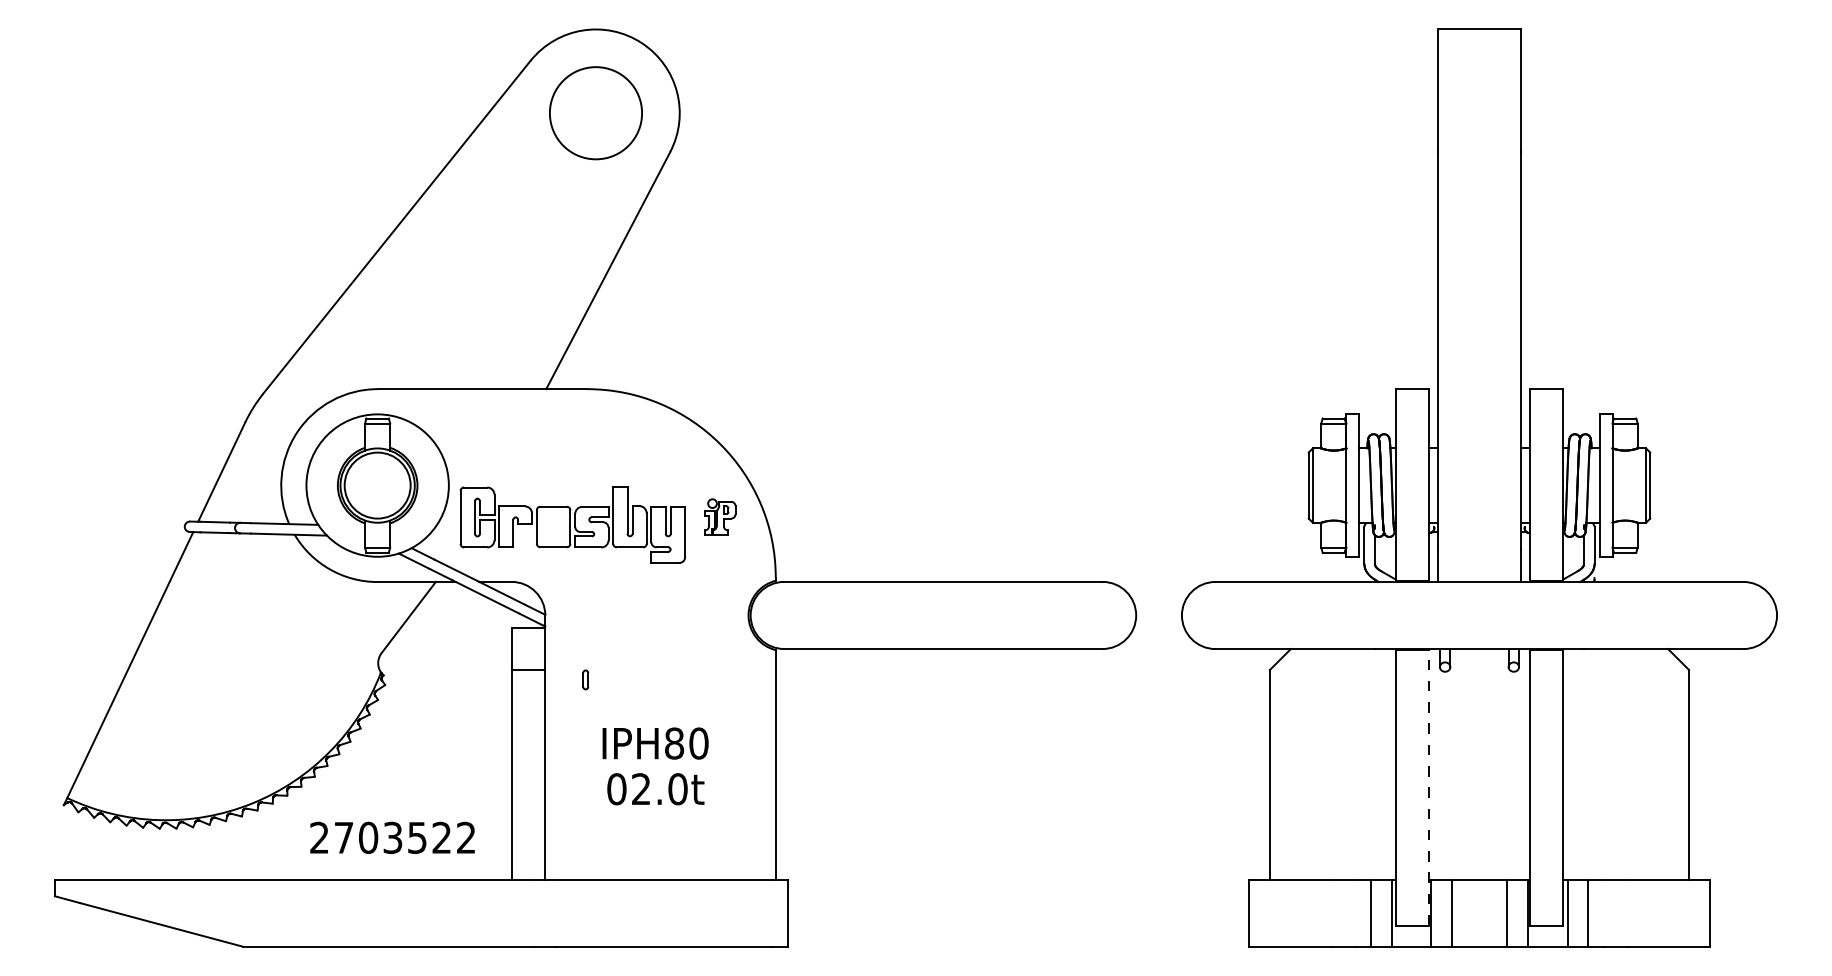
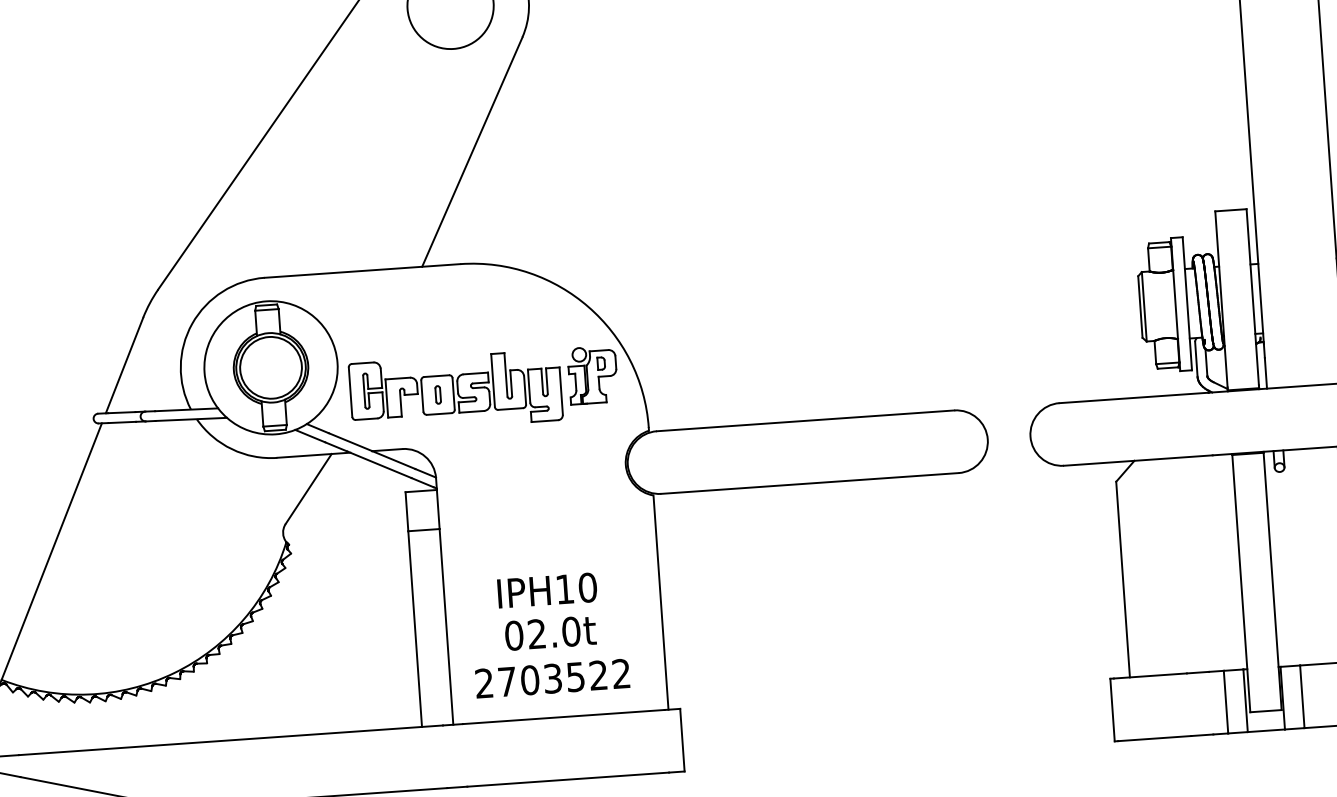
part: (720, 516) -> (593, 374), size x1.67
part: (585, 679) -> (437, 394), moved
text: (674, 743) -> (565, 589), IPH80 -> IPH10
line: (1429, 787) -> (1272, 581), dashed -> solid
text: (392, 837) -> (552, 678), moved

